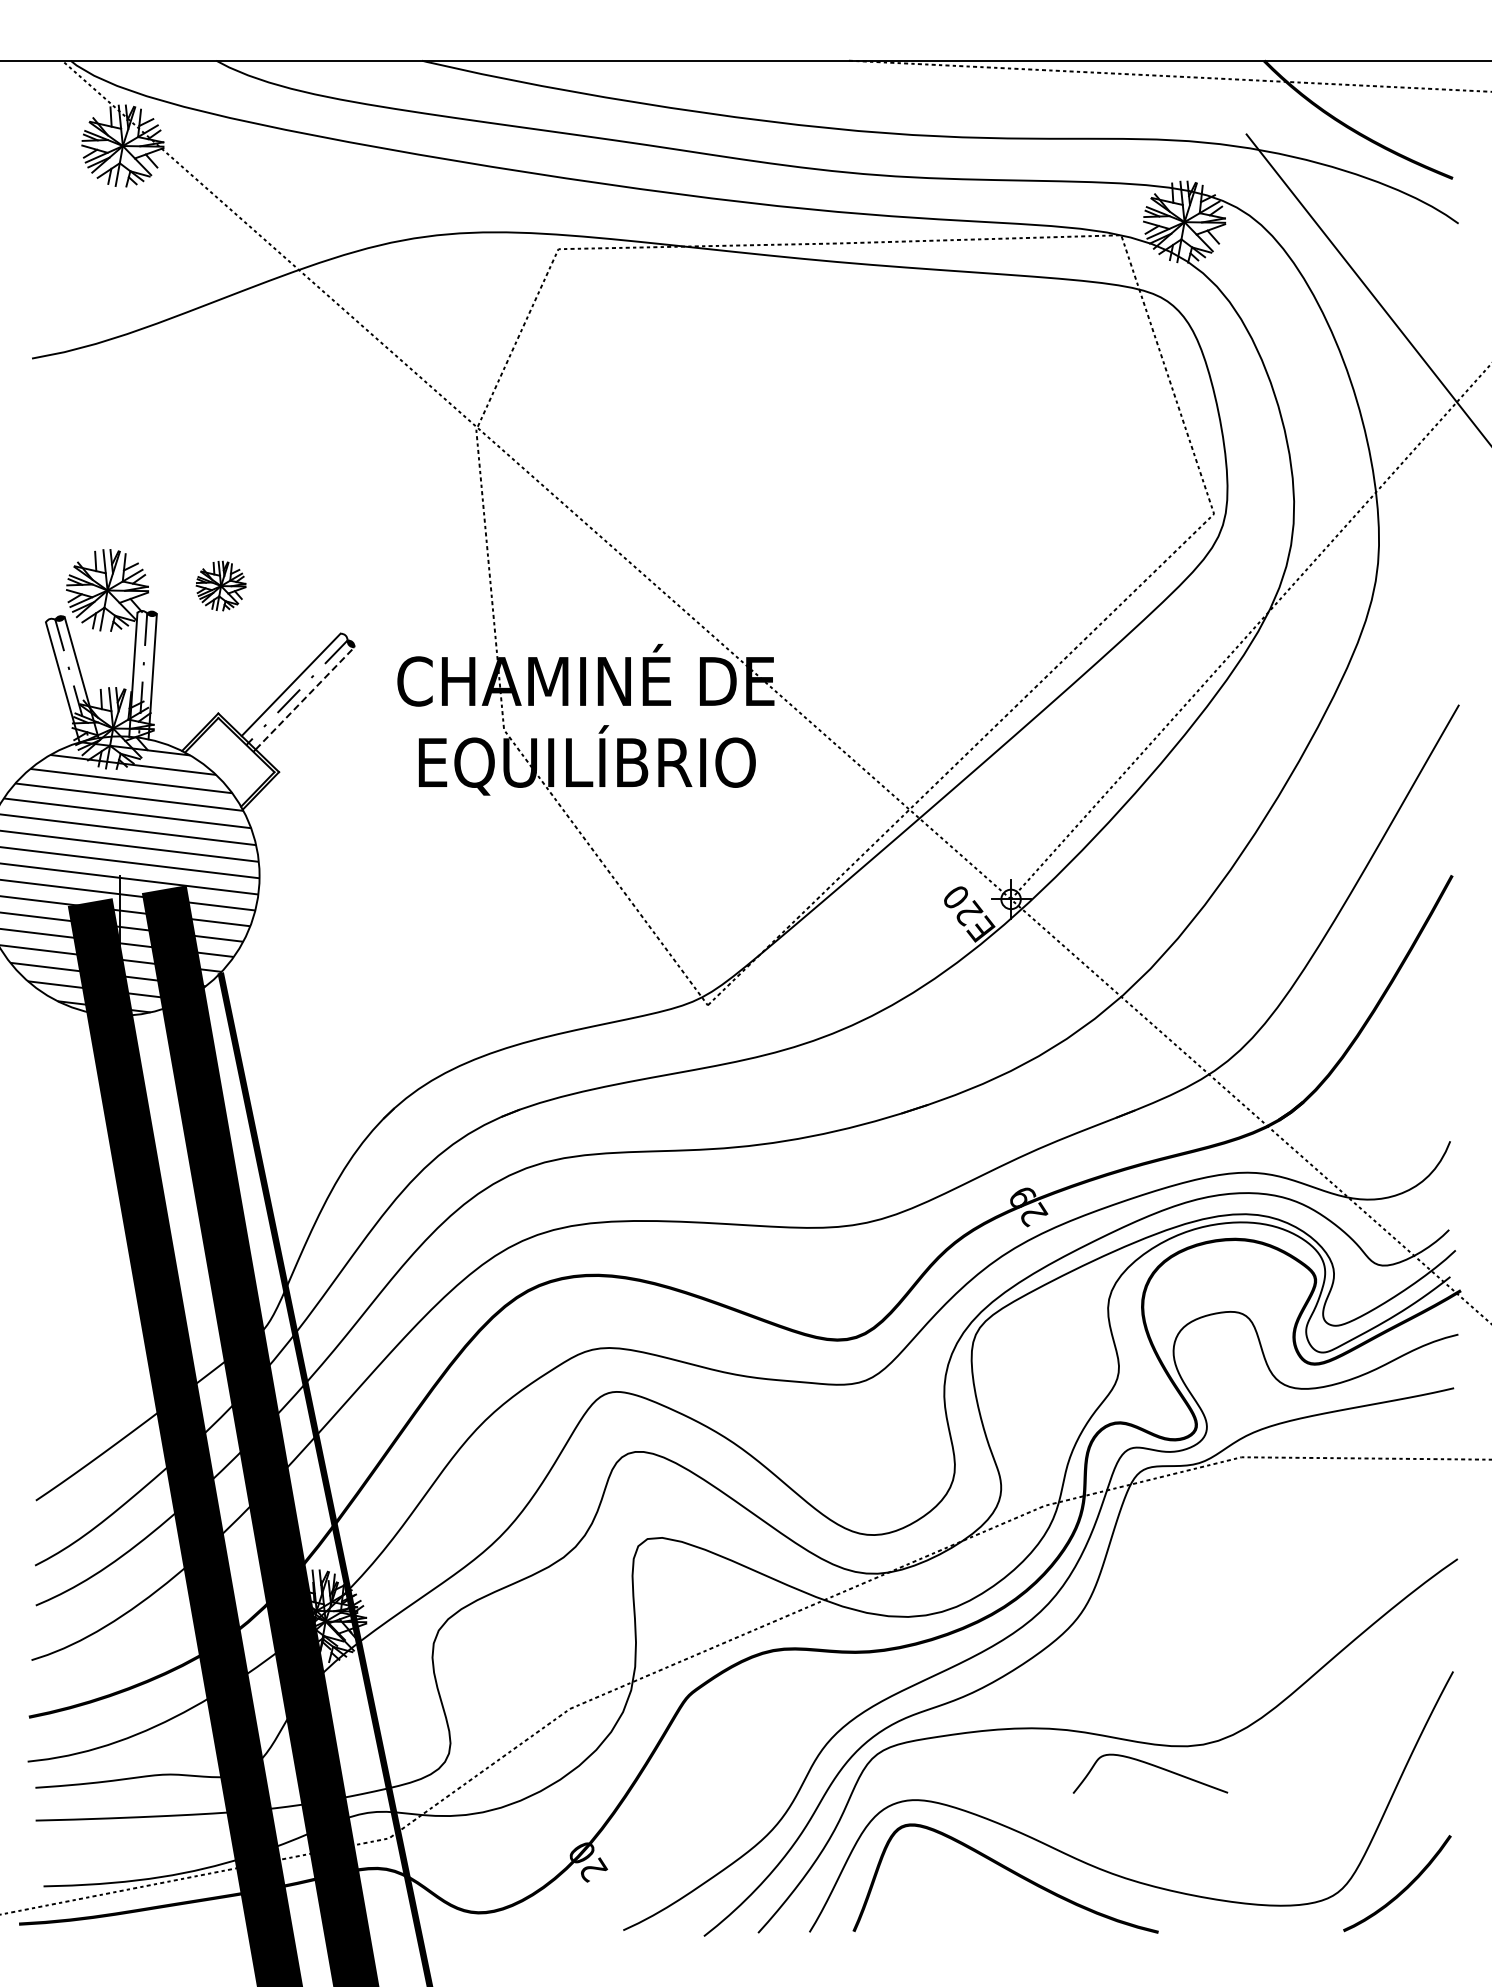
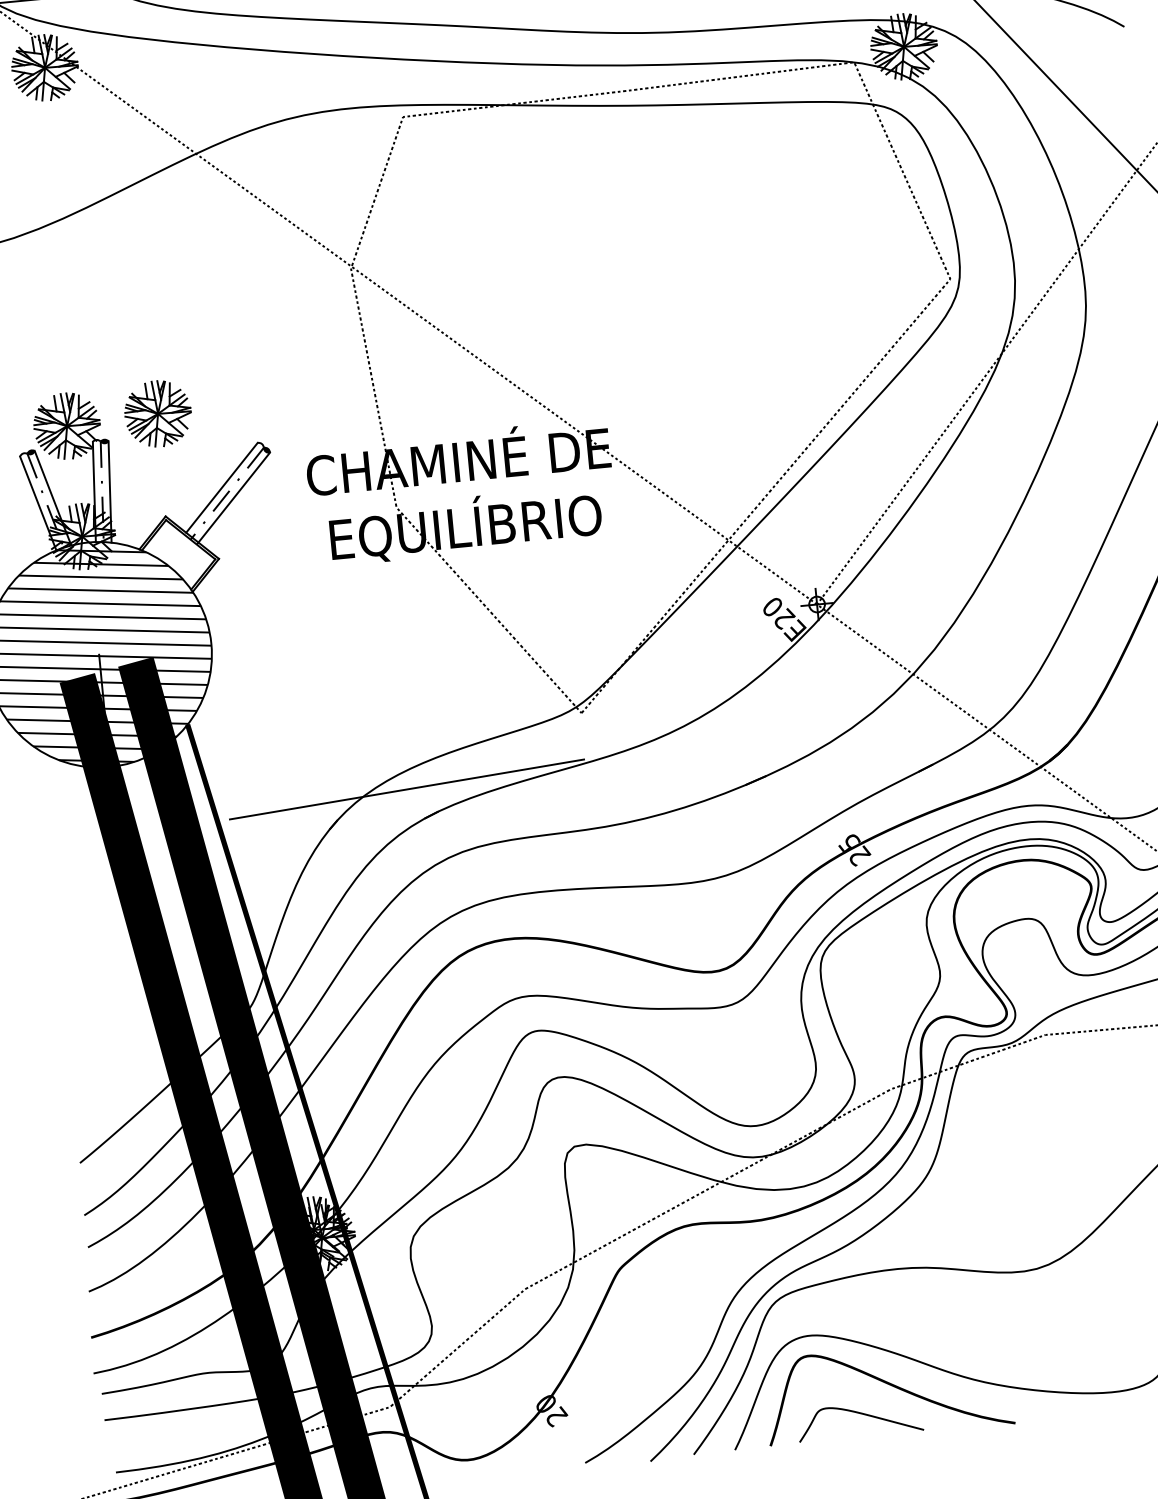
part: (220, 585) -> (157, 413), size x1.67
line: (305, 698) -> (234, 497), dashed -> solid
line: (483, 1078) -> (406, 789), added
text: (1022, 1197) -> (849, 843), 29 -> 25
curve: (1153, 1766) -> (862, 1414), moved

